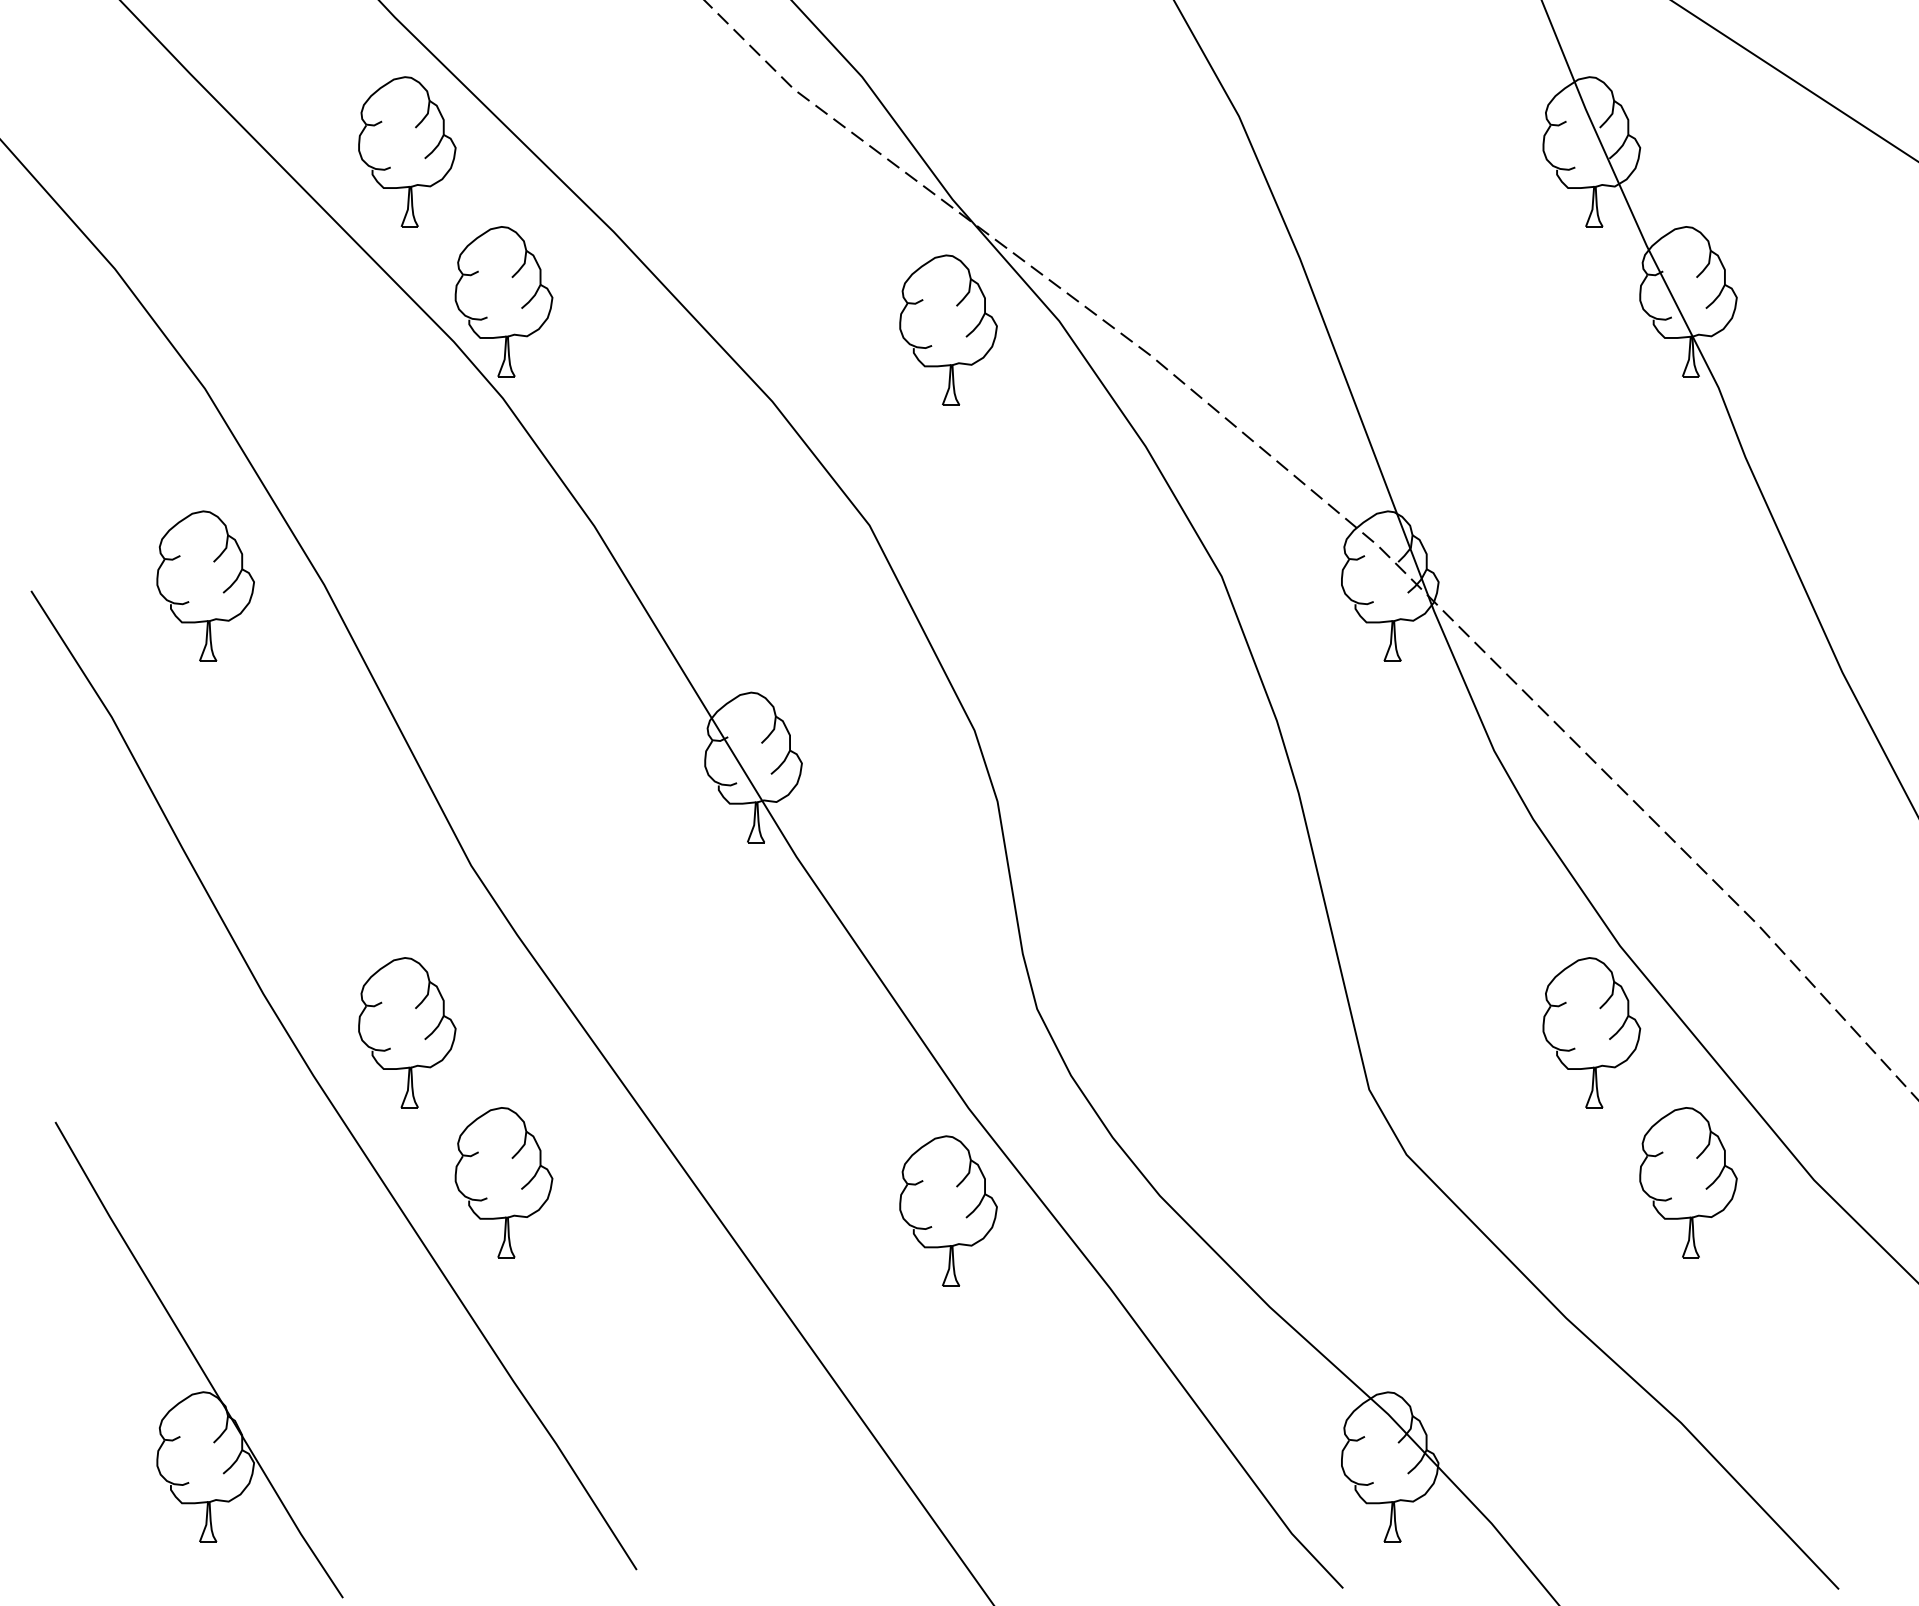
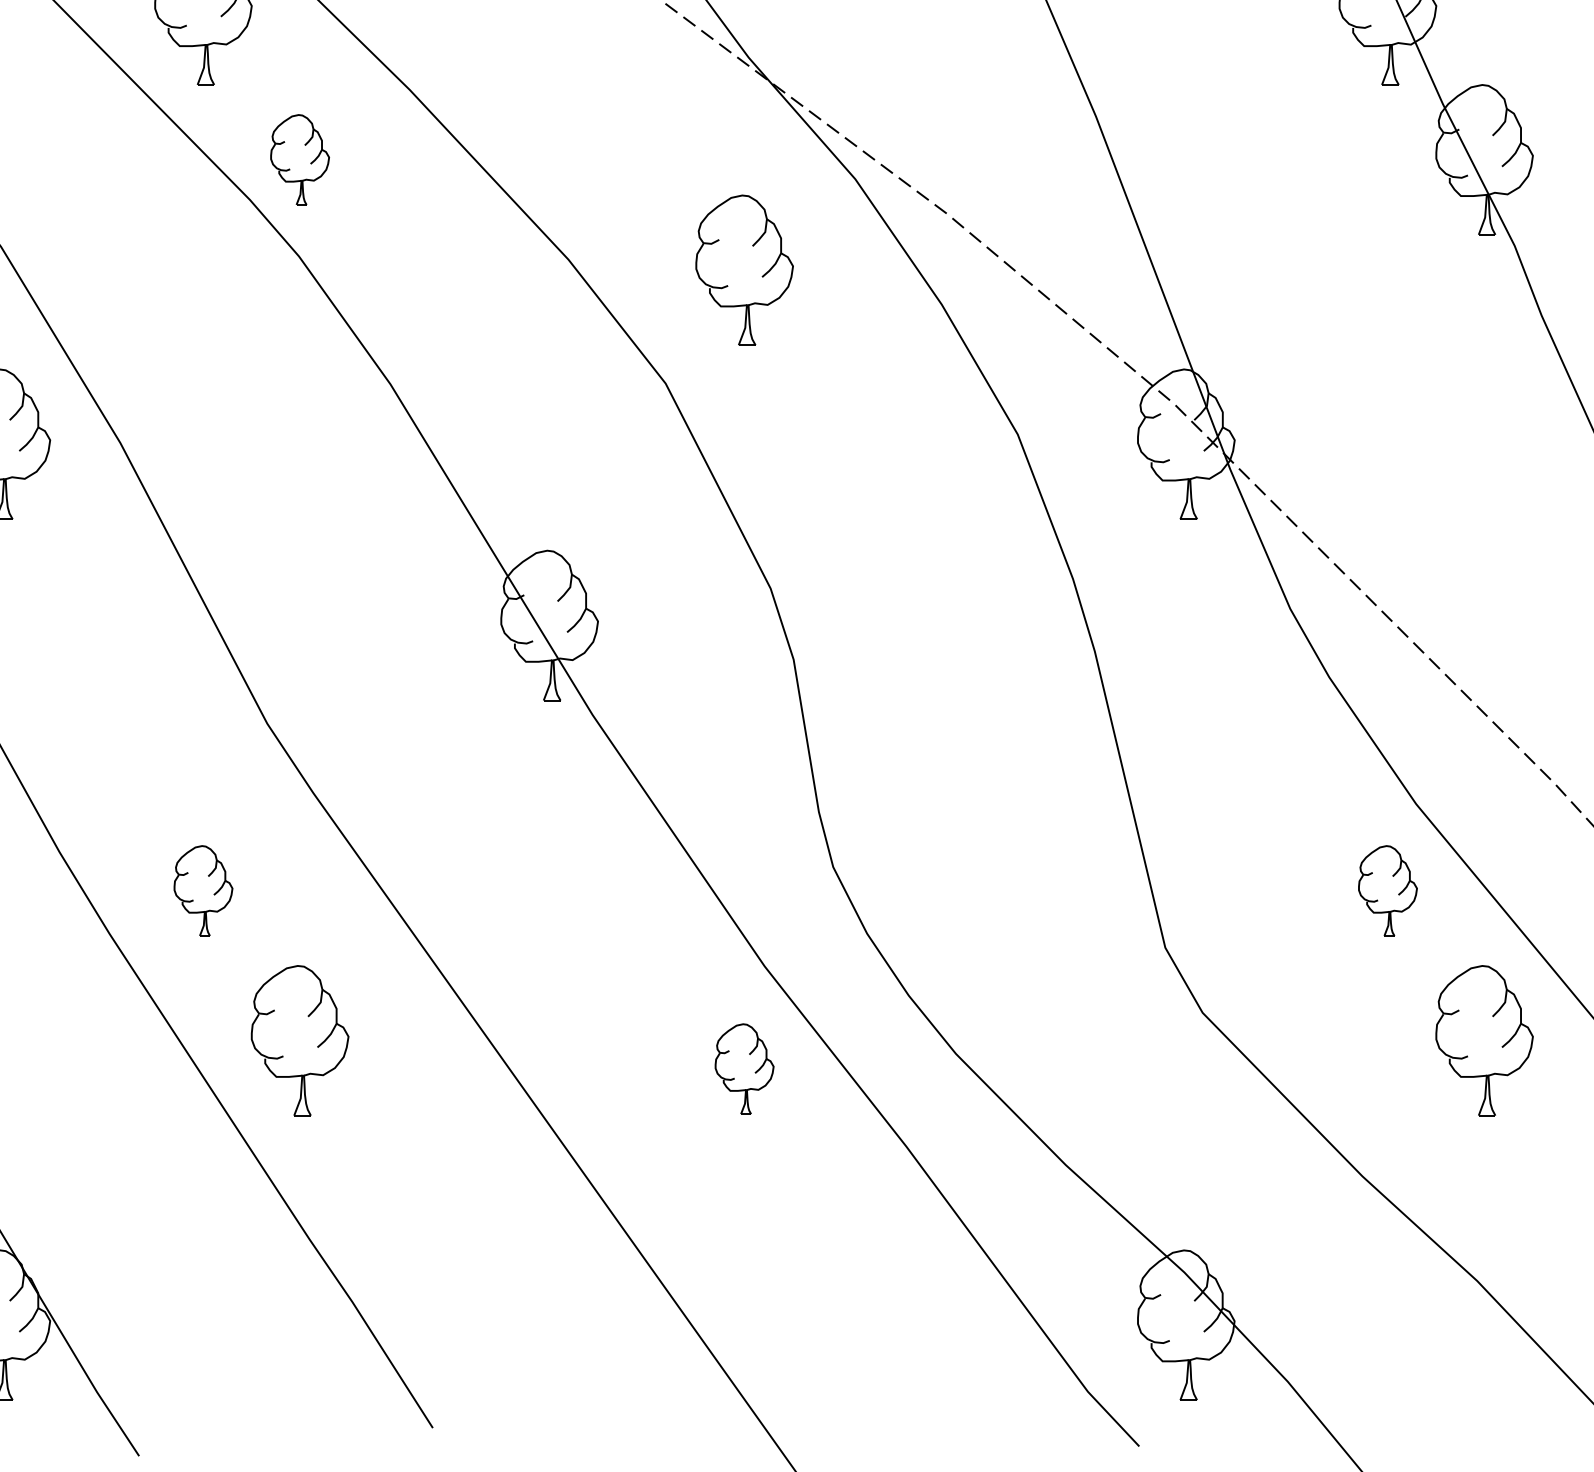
part: (503, 301) -> (299, 159), size x0.6
part: (948, 329) -> (744, 269), moved
part: (407, 1032) -> (203, 890), size x0.6
part: (1591, 1032) -> (1387, 890), size x0.6
part: (948, 1210) -> (744, 1068), size x0.6

